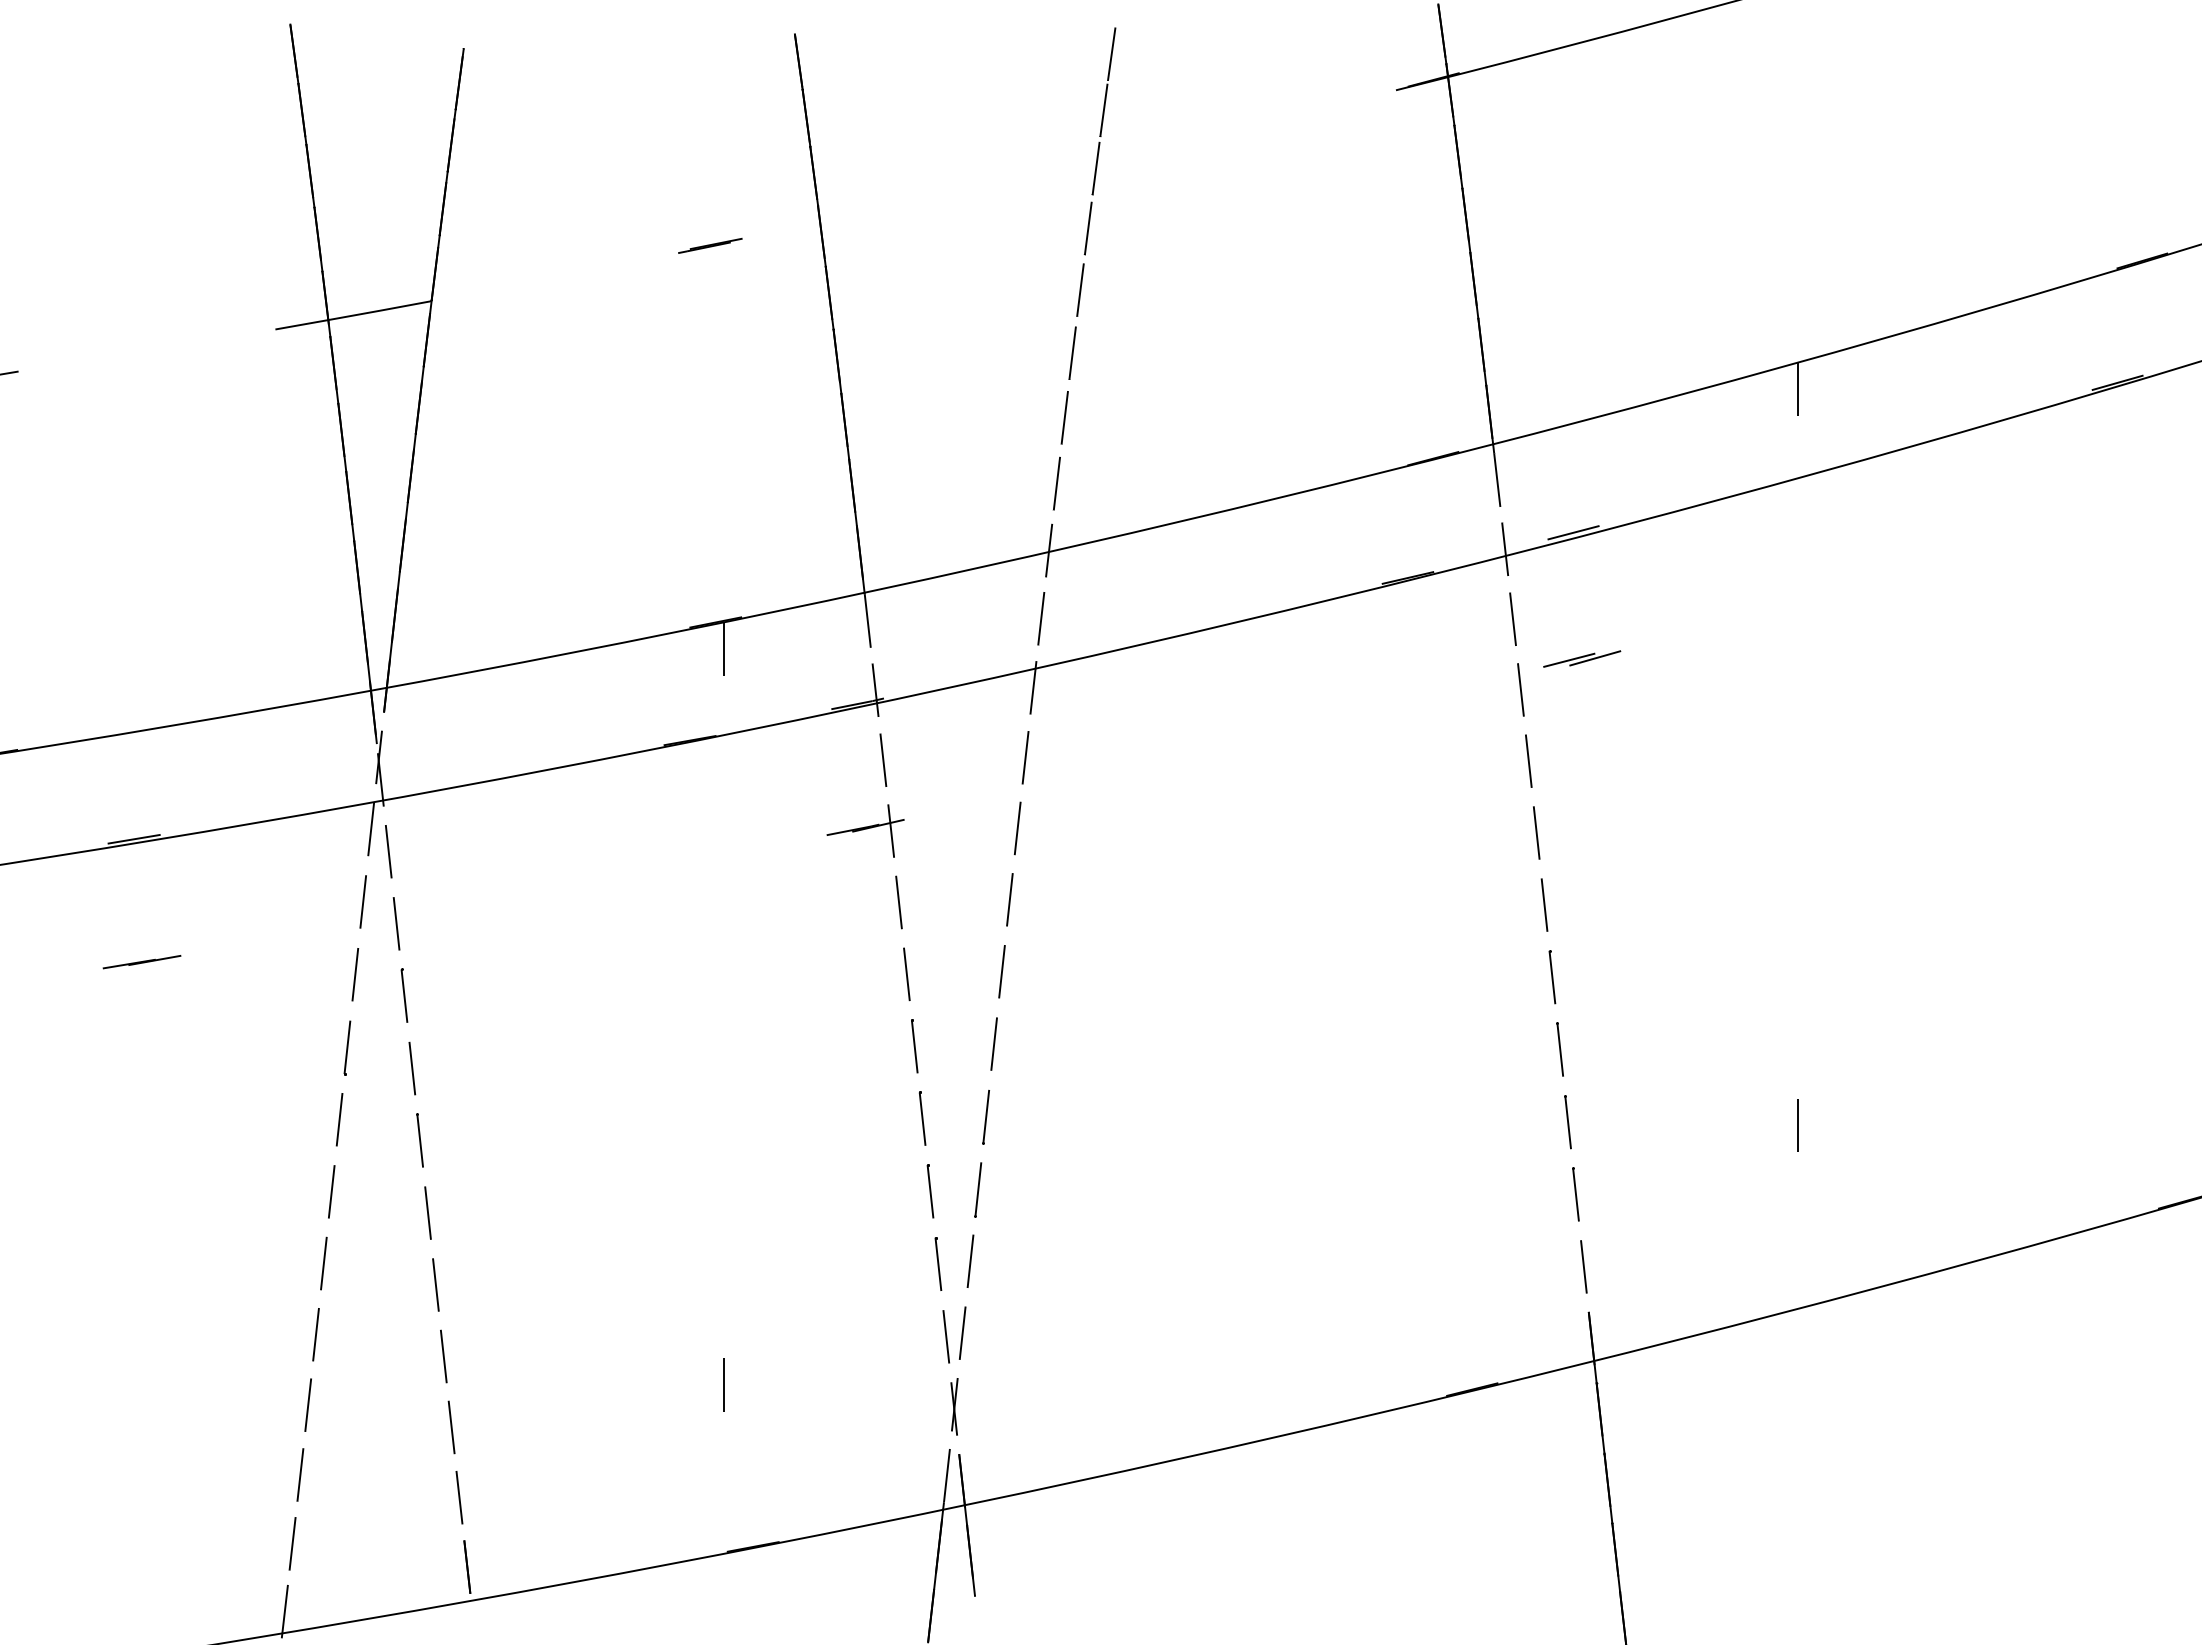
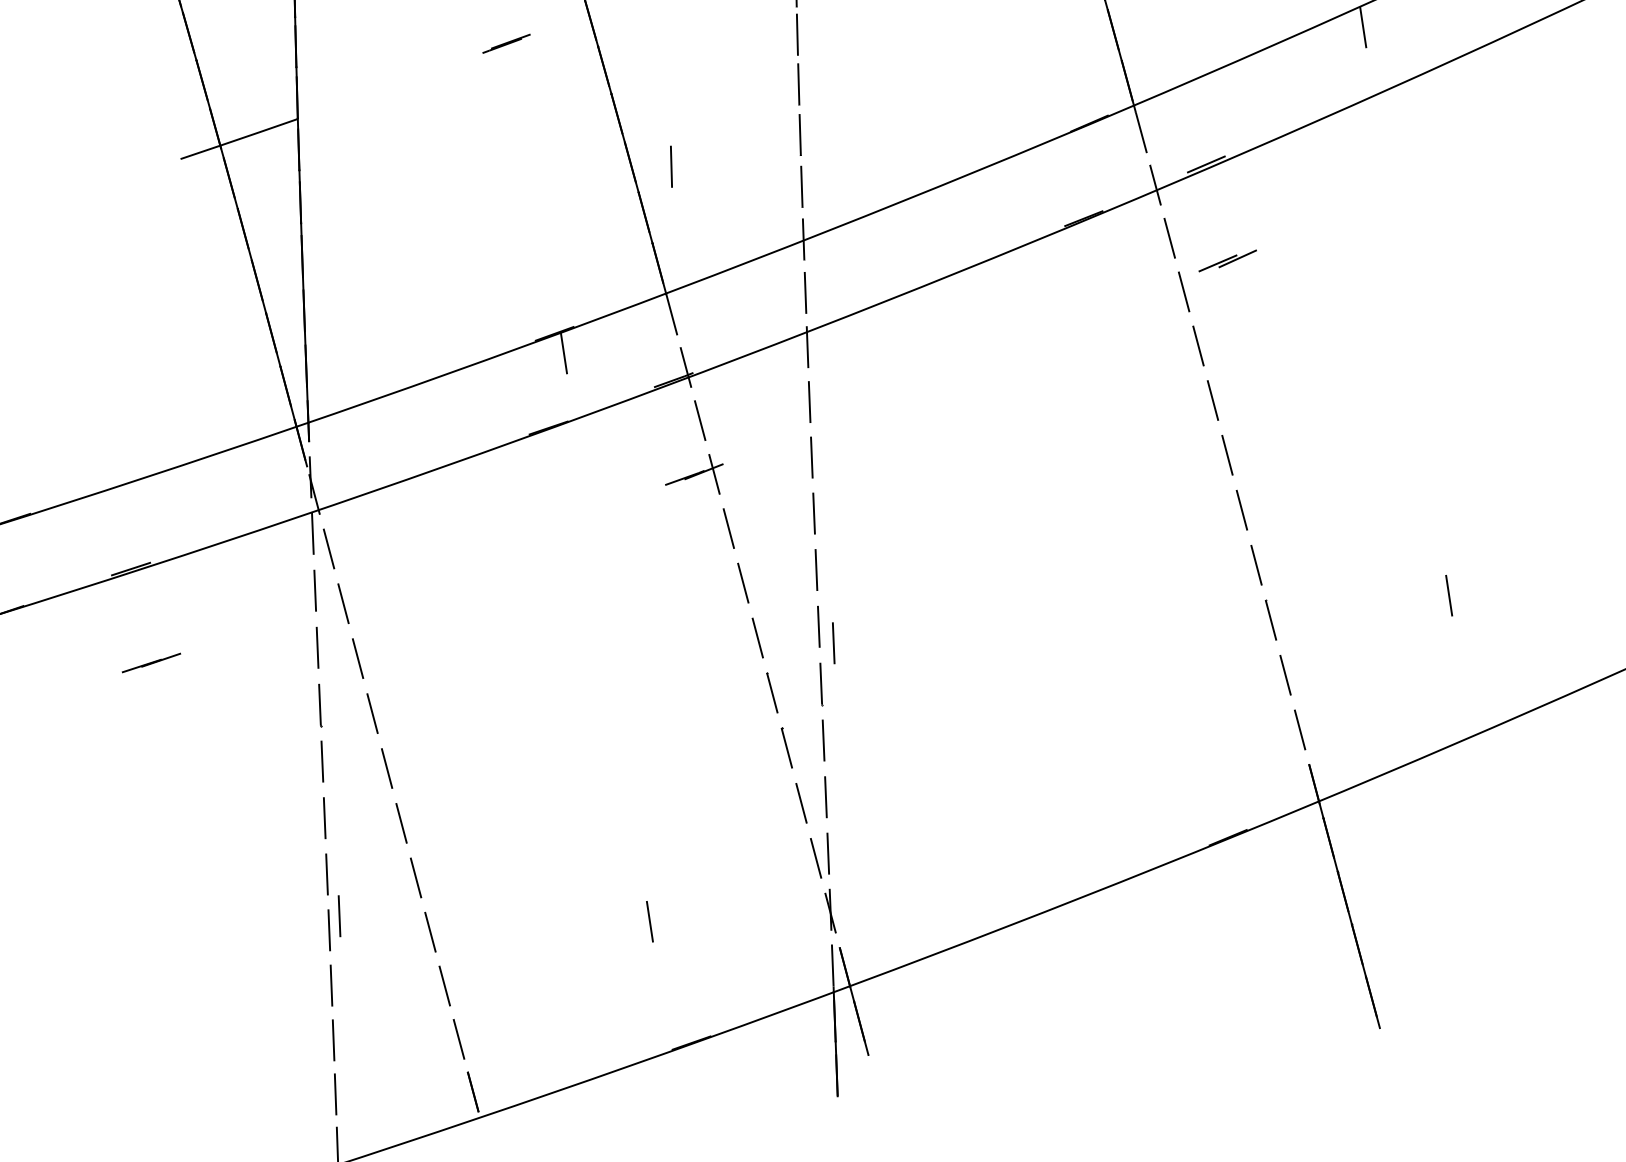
line: (895, 432) -> (671, 166), added
line: (1009, 1067) -> (833, 643), added
line: (331, 1318) -> (339, 915), added

